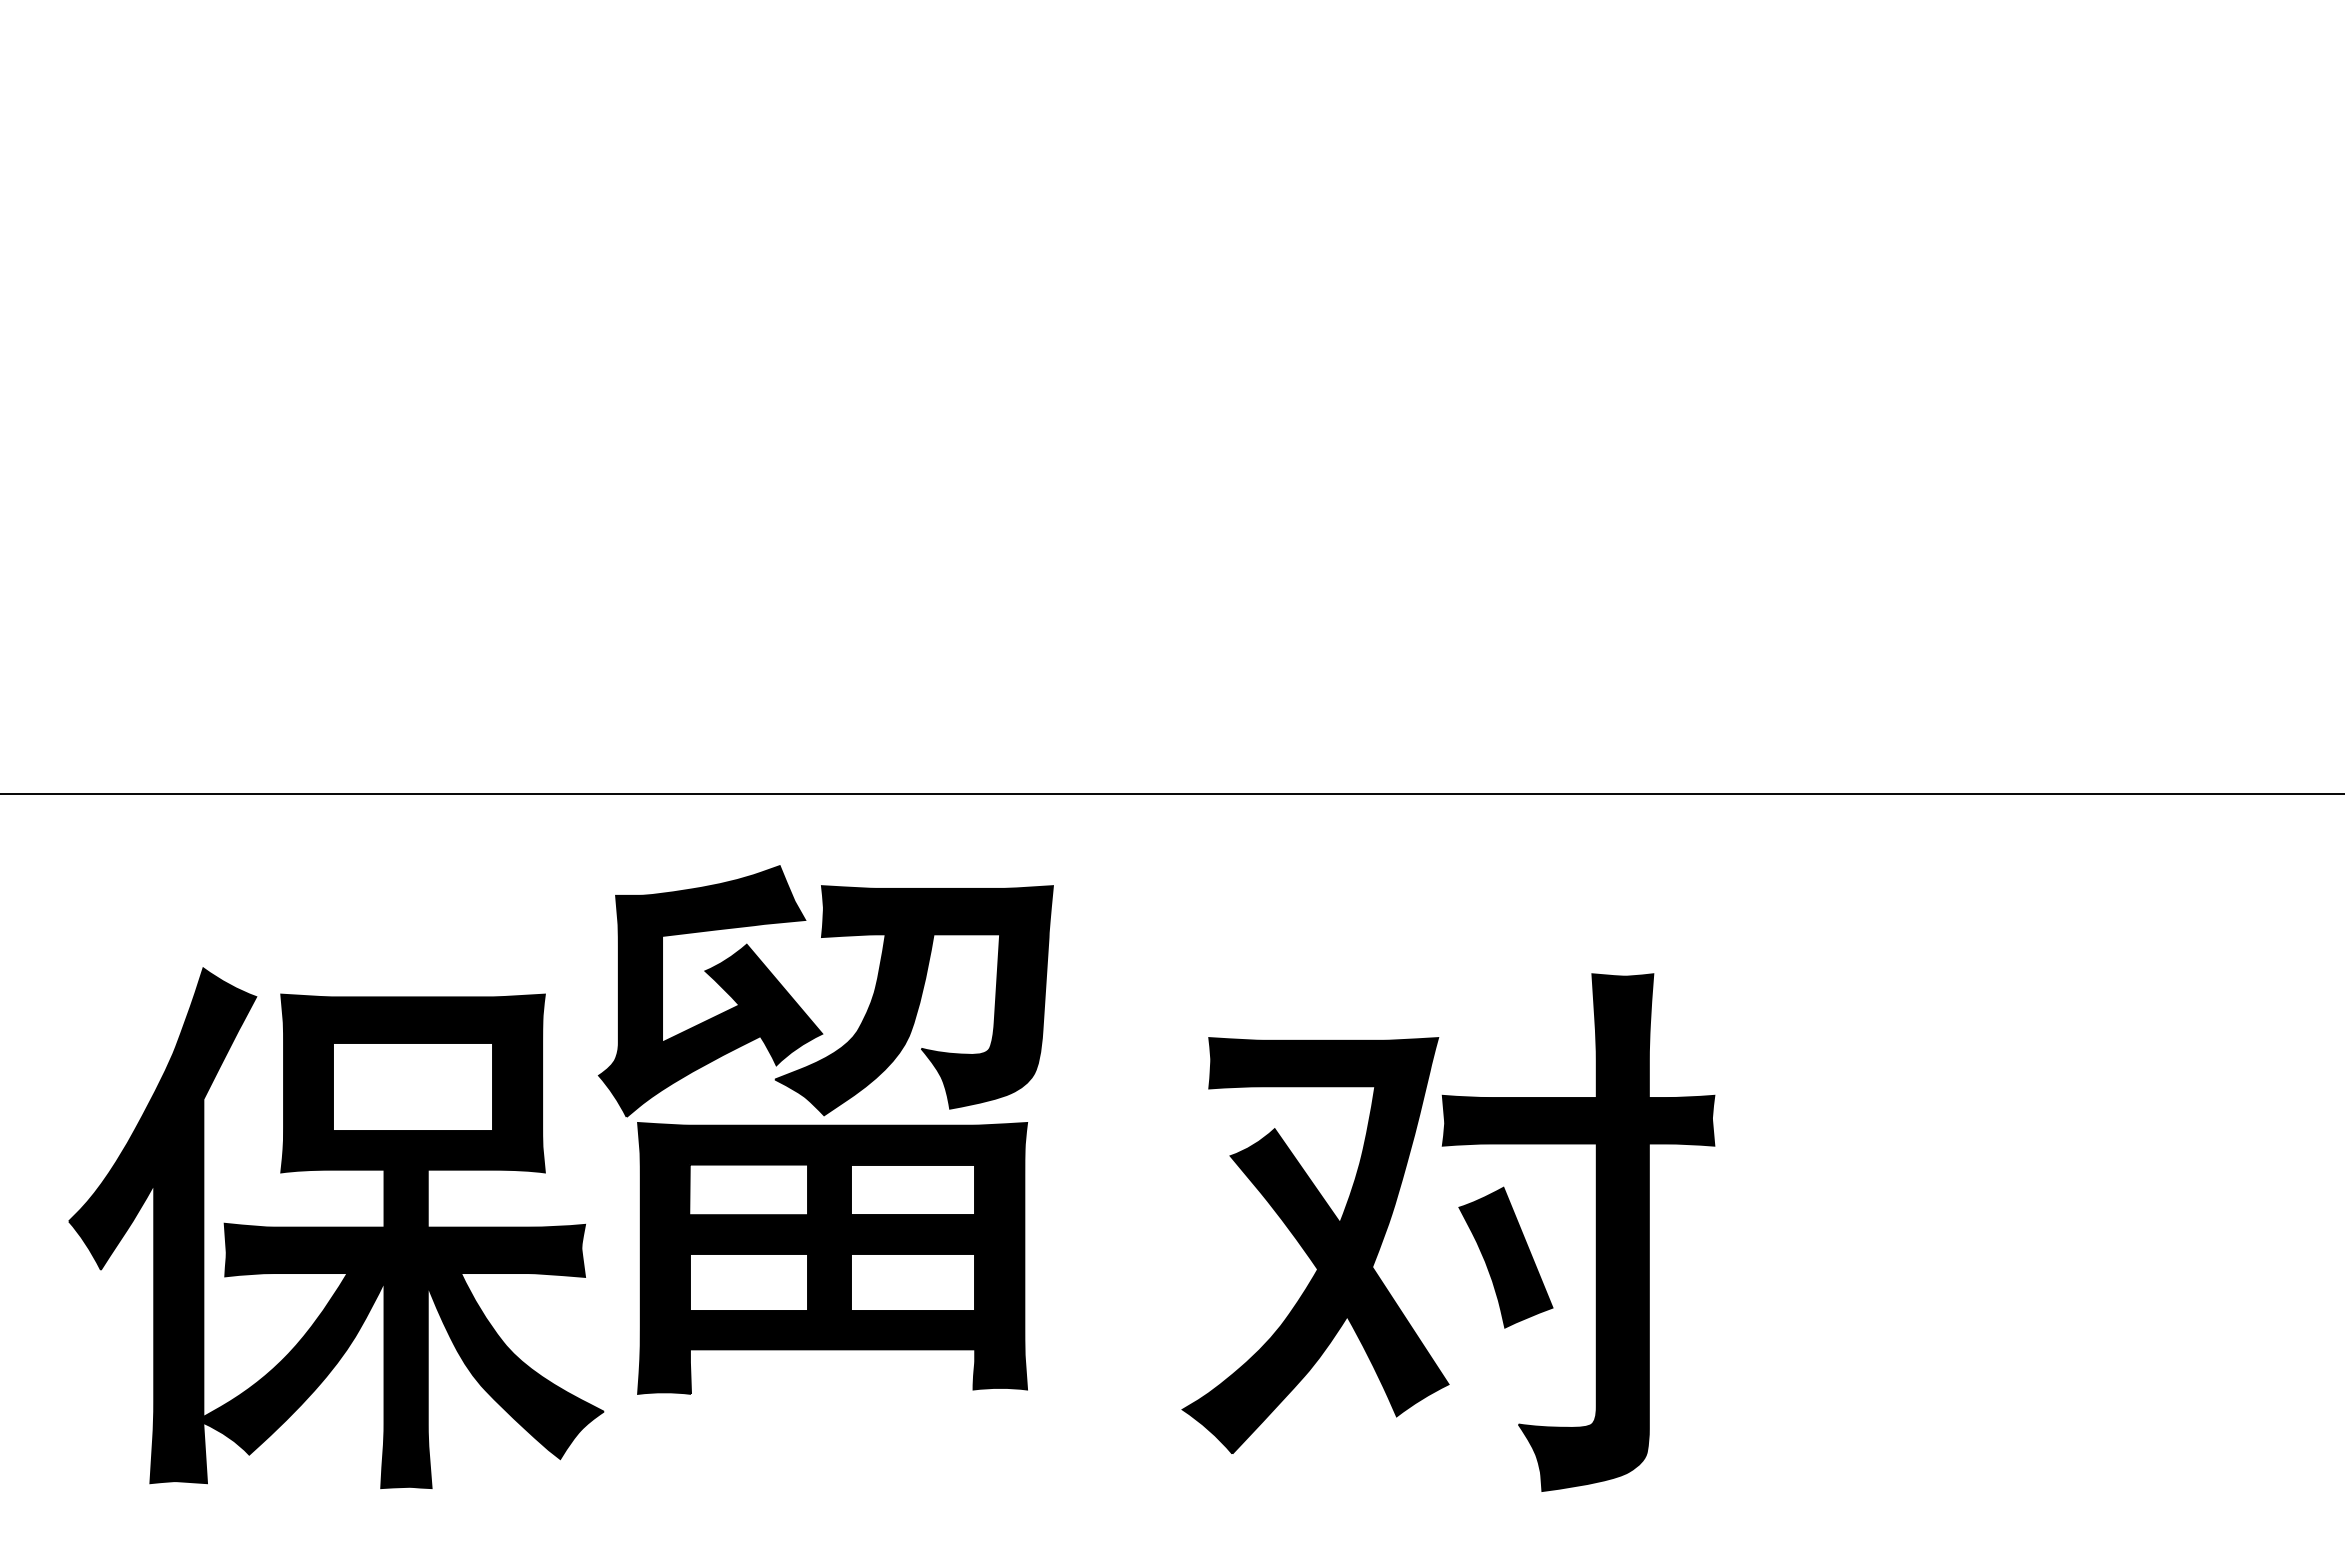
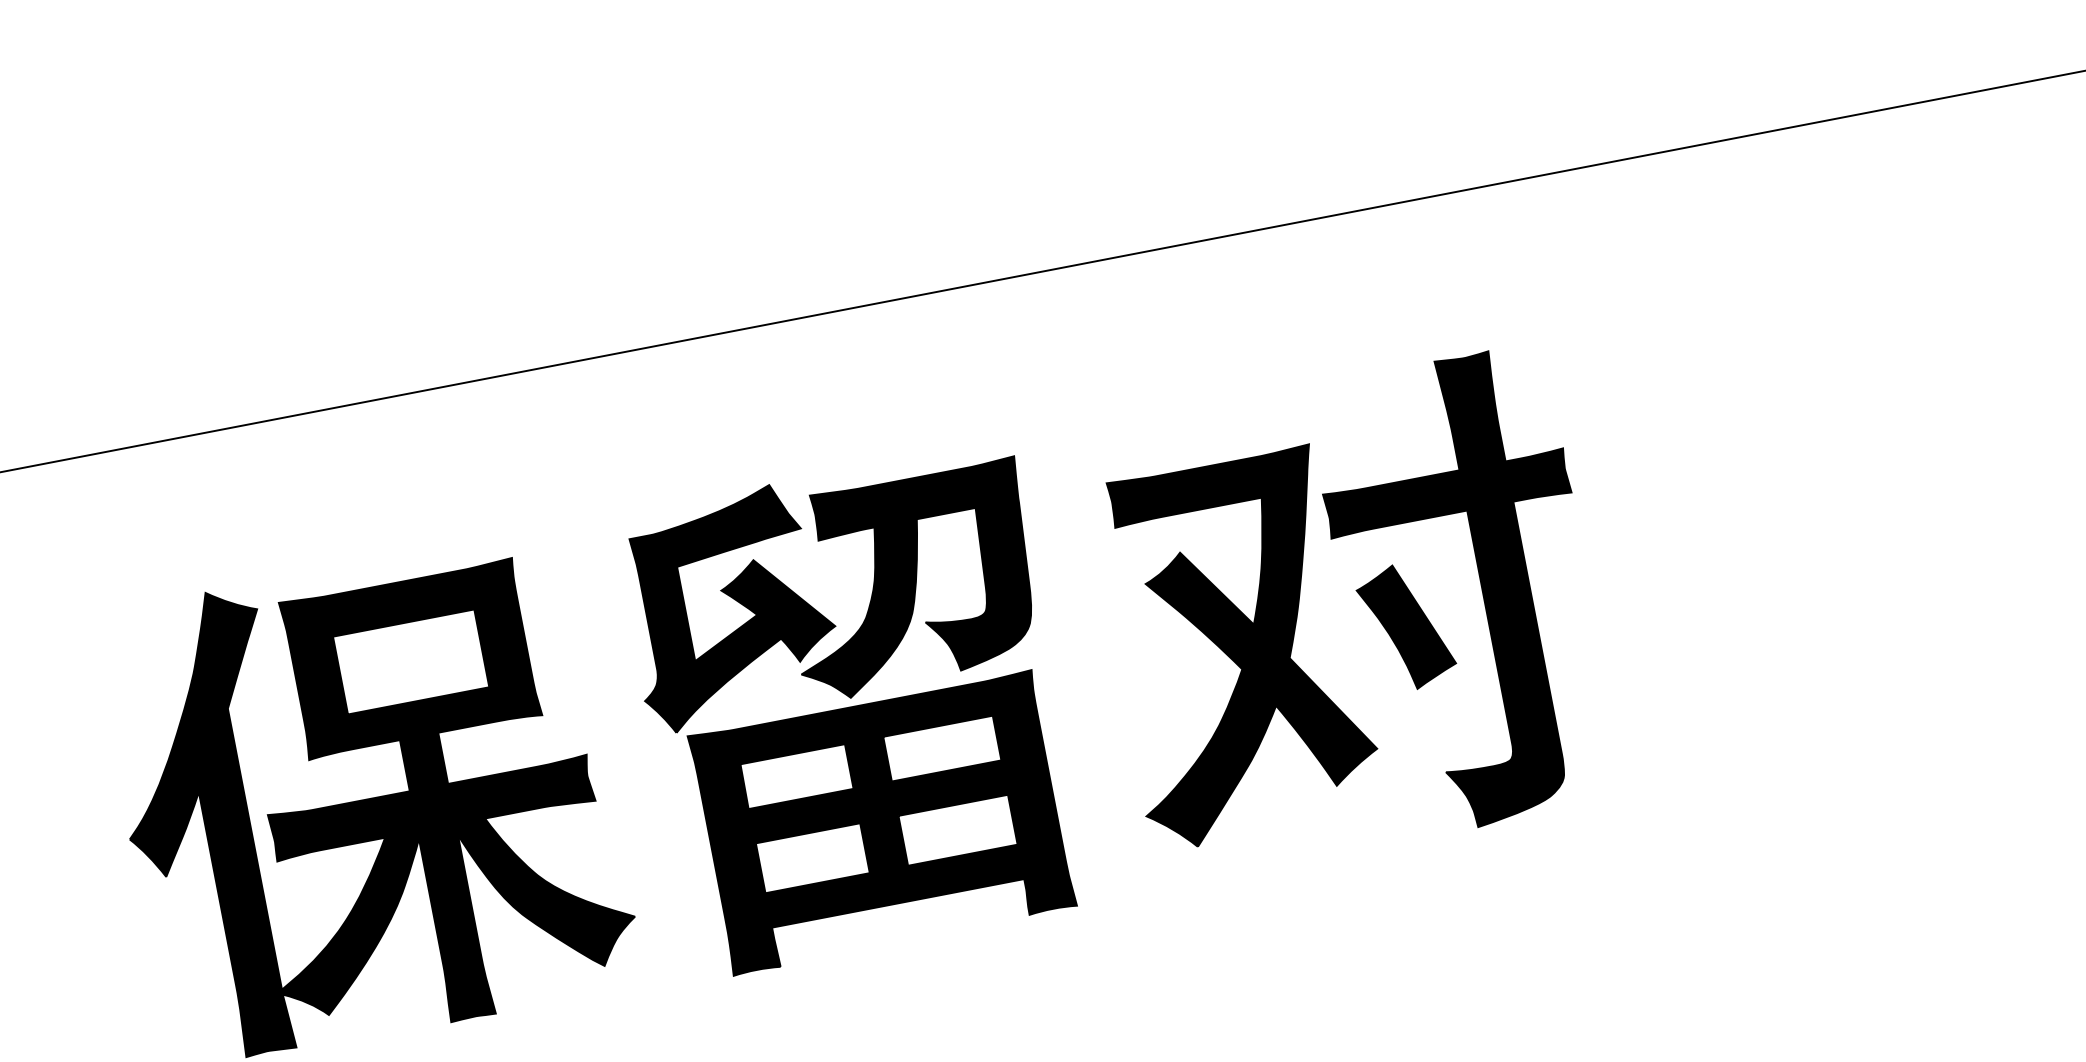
part: (825, 1129) -> (854, 710), moved

